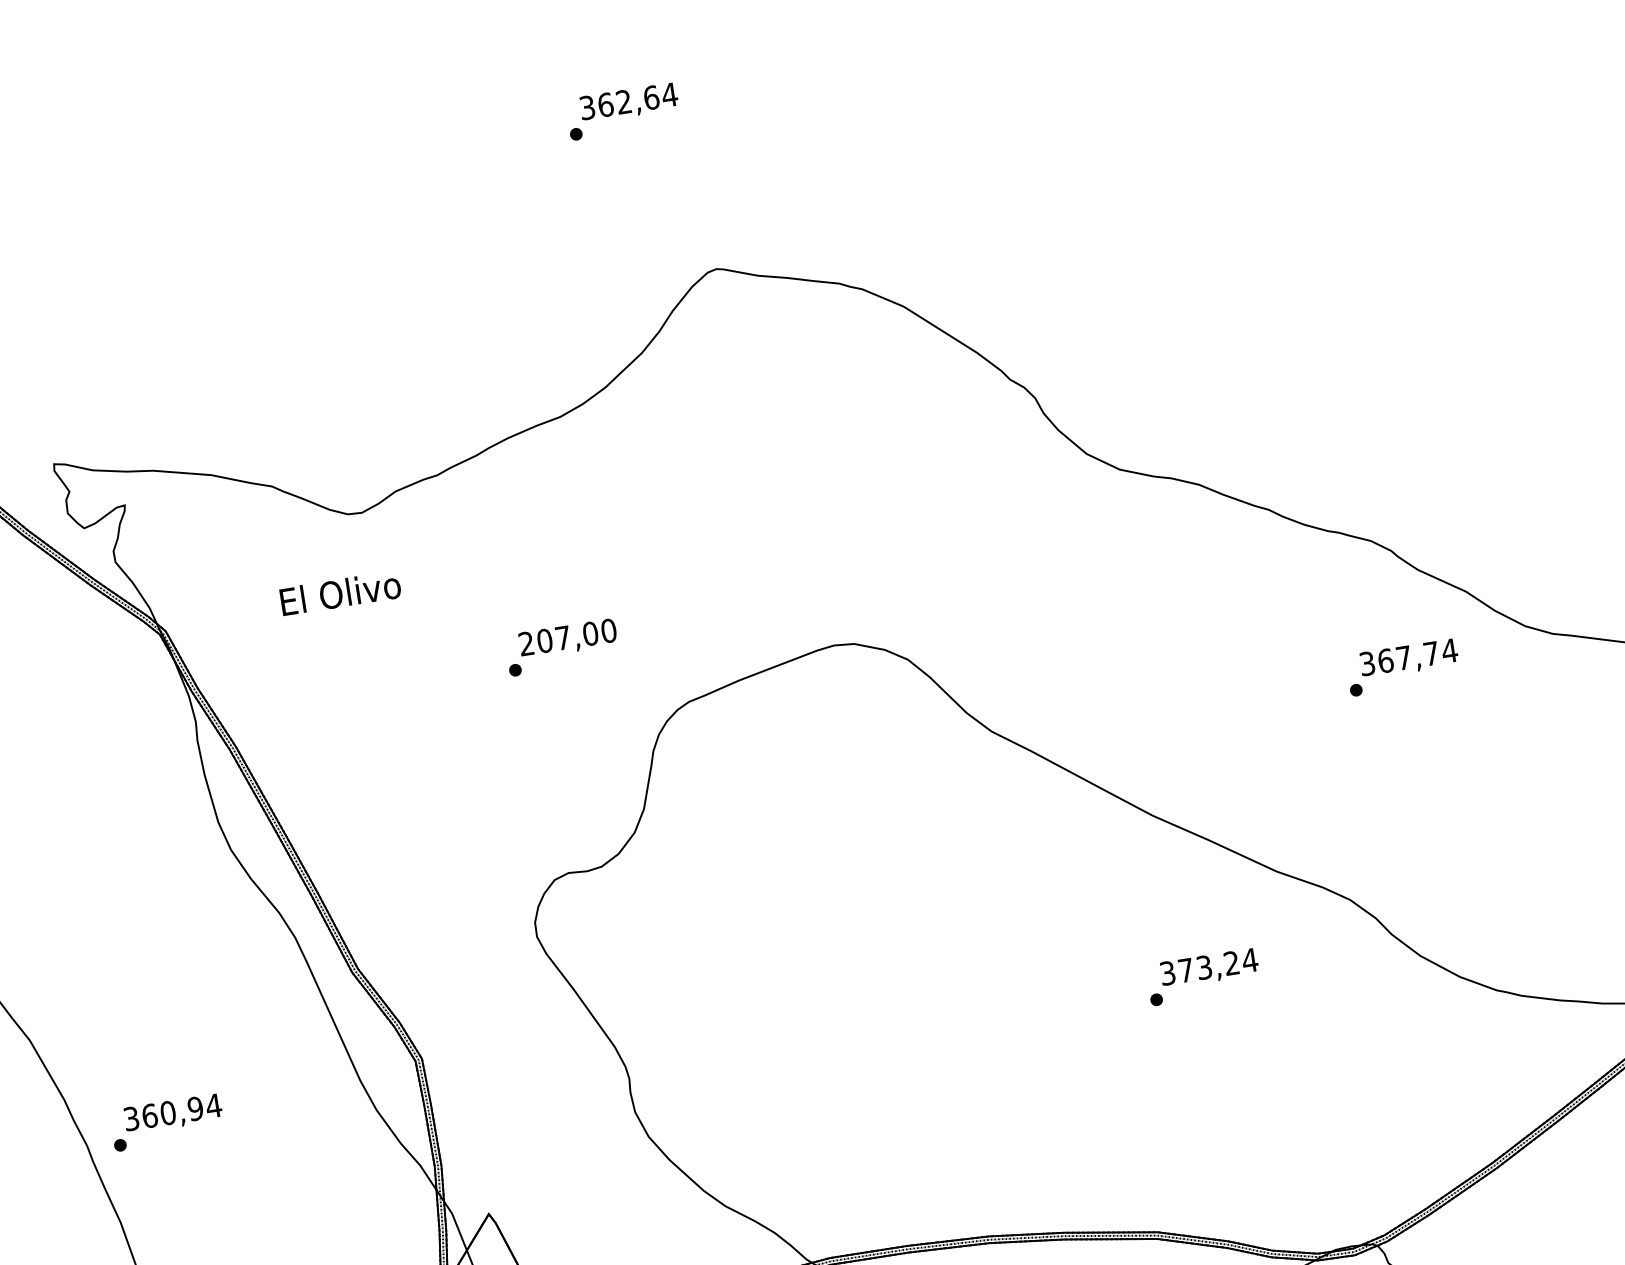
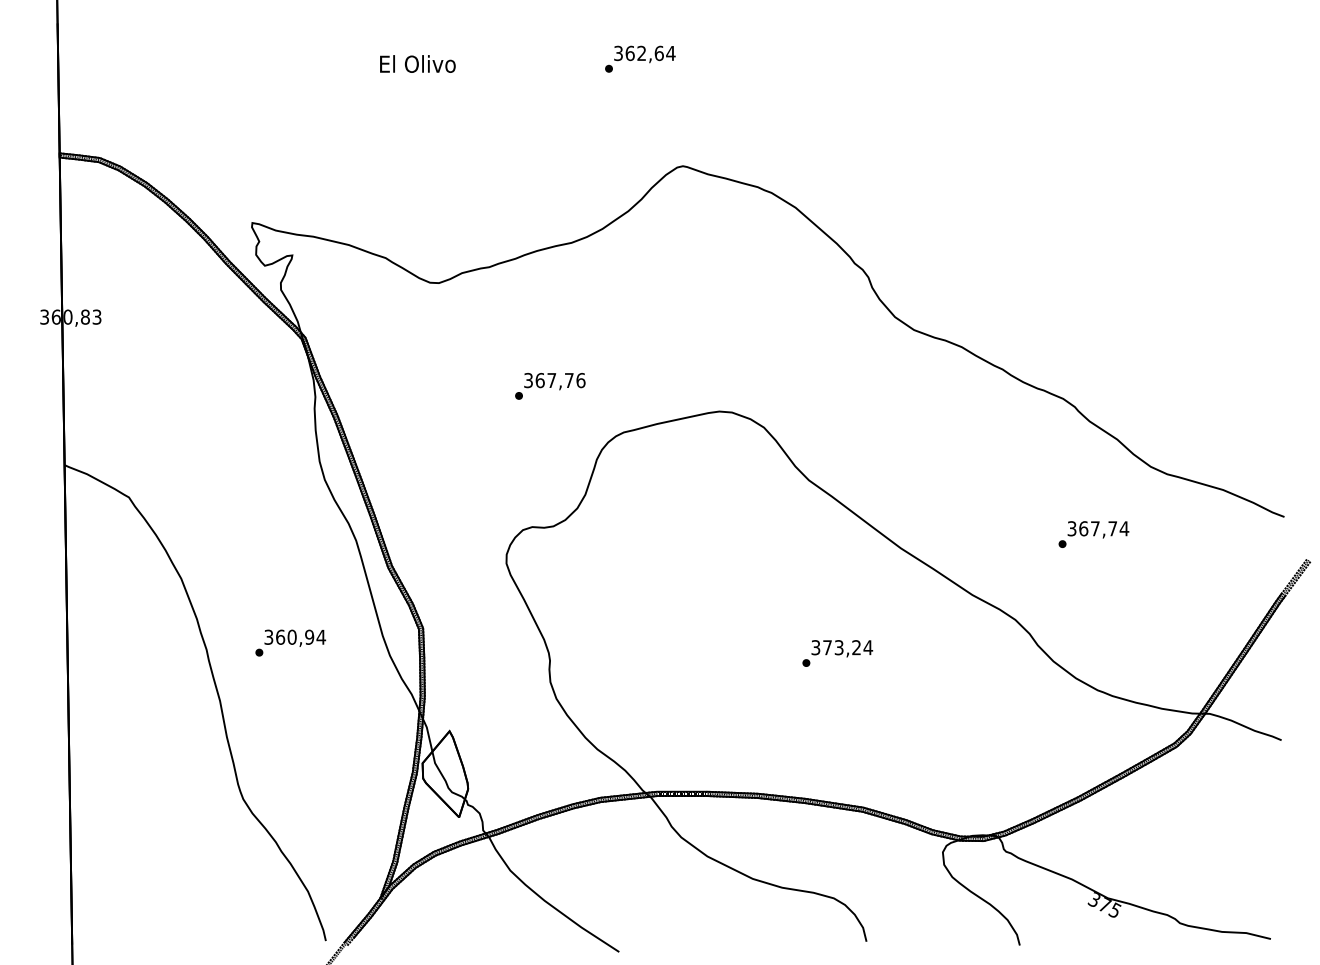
text: (339, 592) -> (417, 63), moved
text: (567, 637) -> (554, 380), 207,00 -> 367,76
text: (1402, 667) -> (1093, 534), moved
text: (1203, 977) -> (837, 653), moved
text: (166, 1121) -> (290, 642), moved

